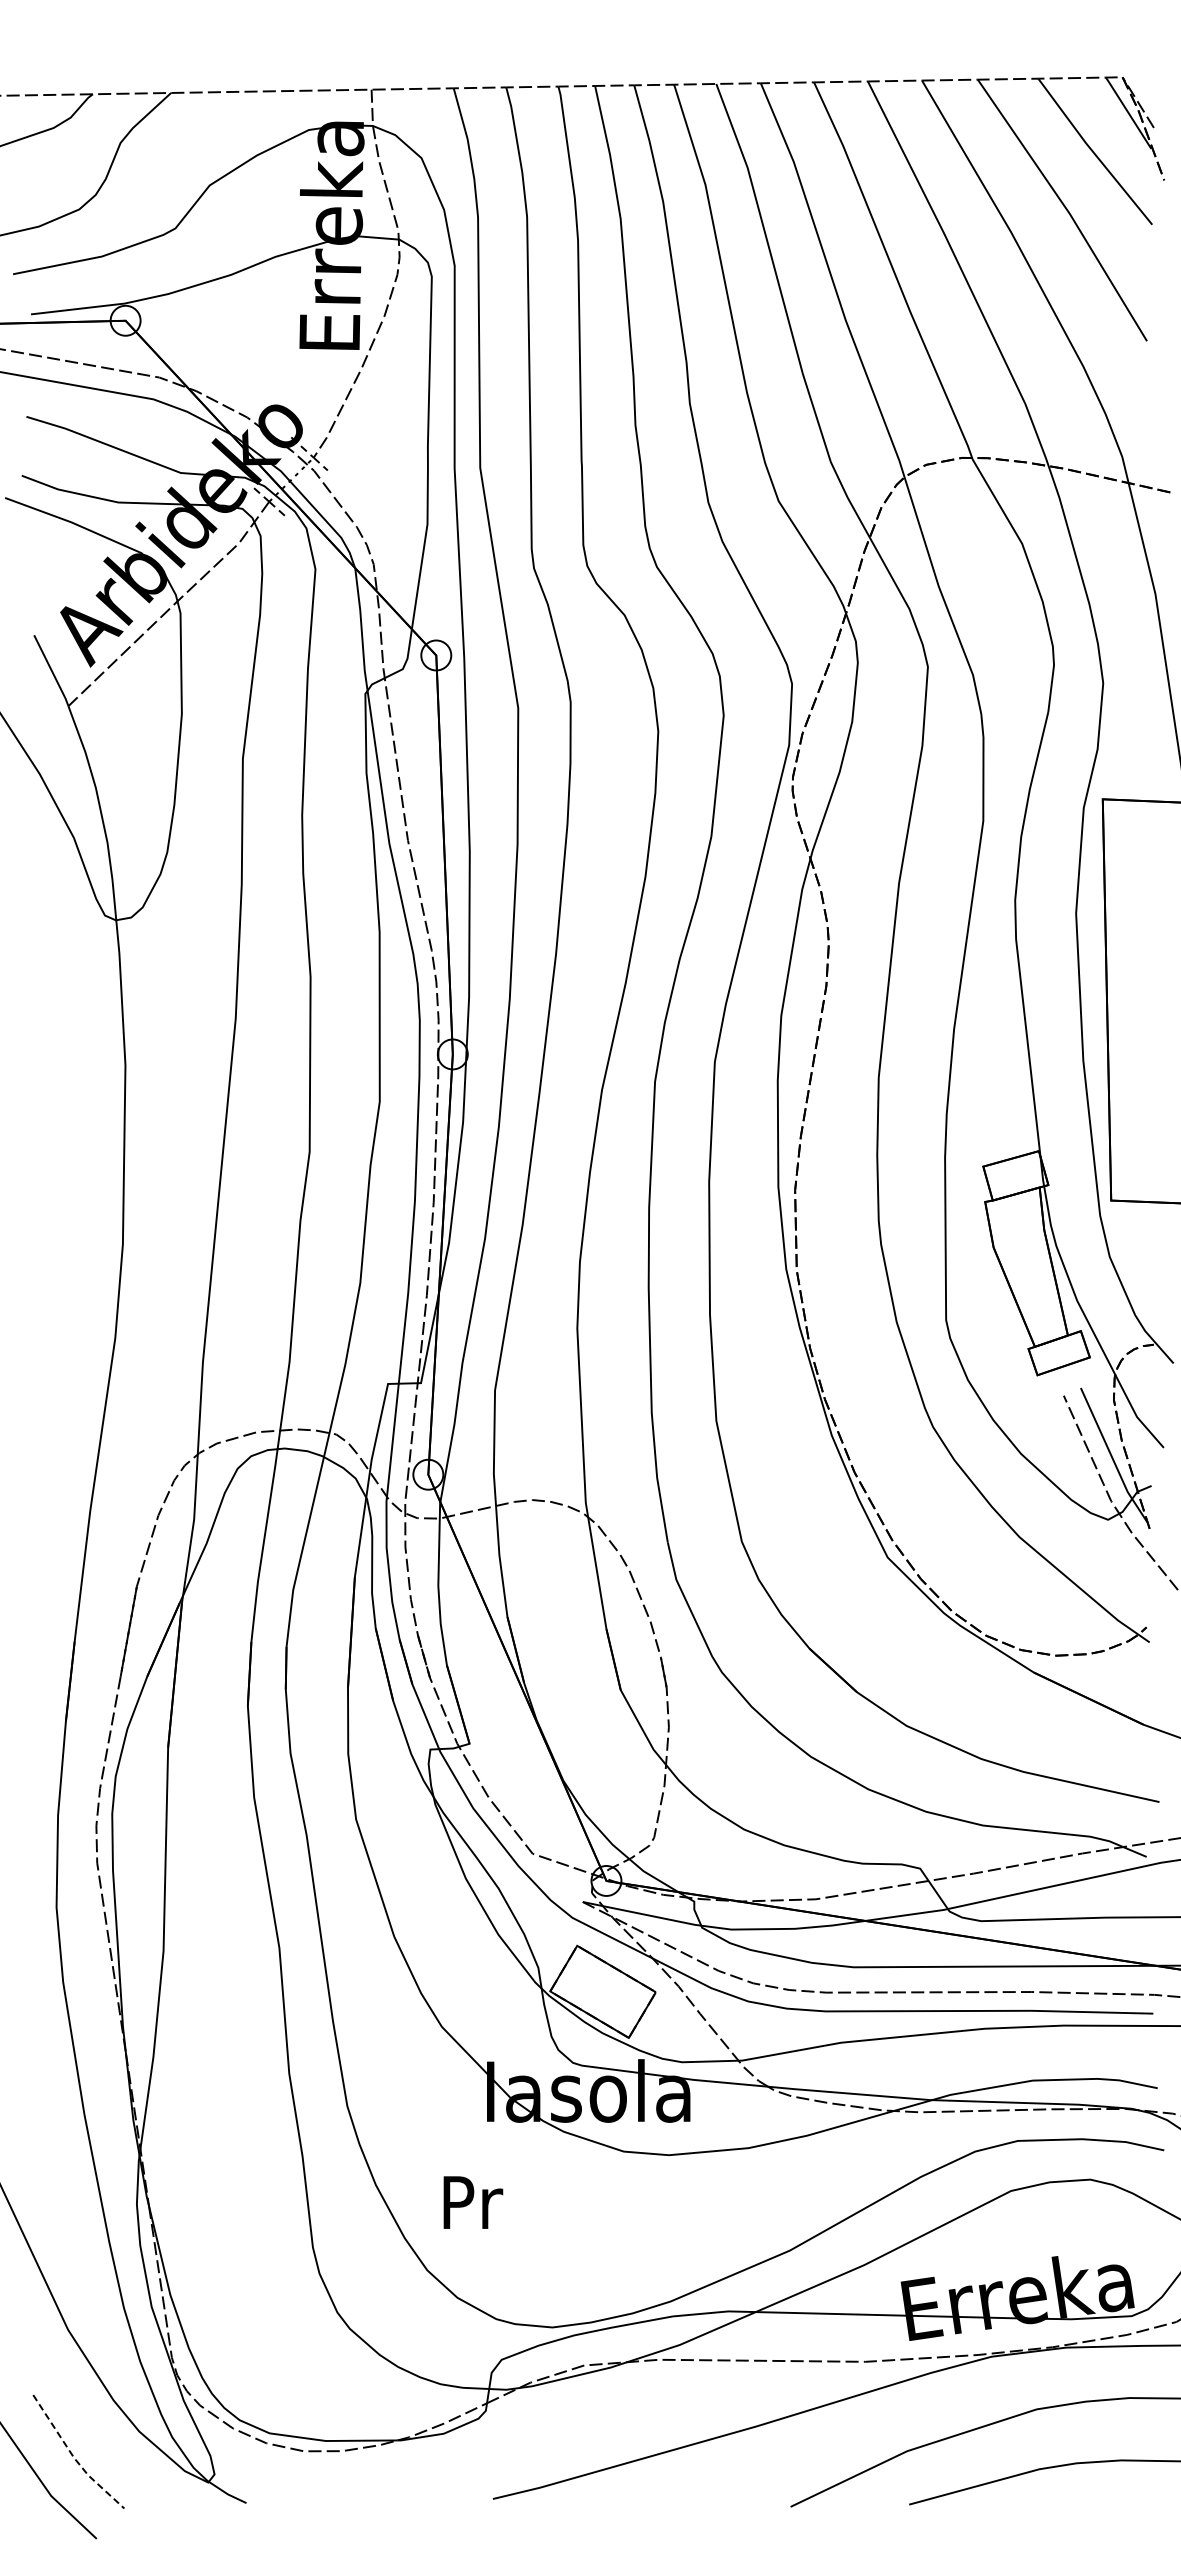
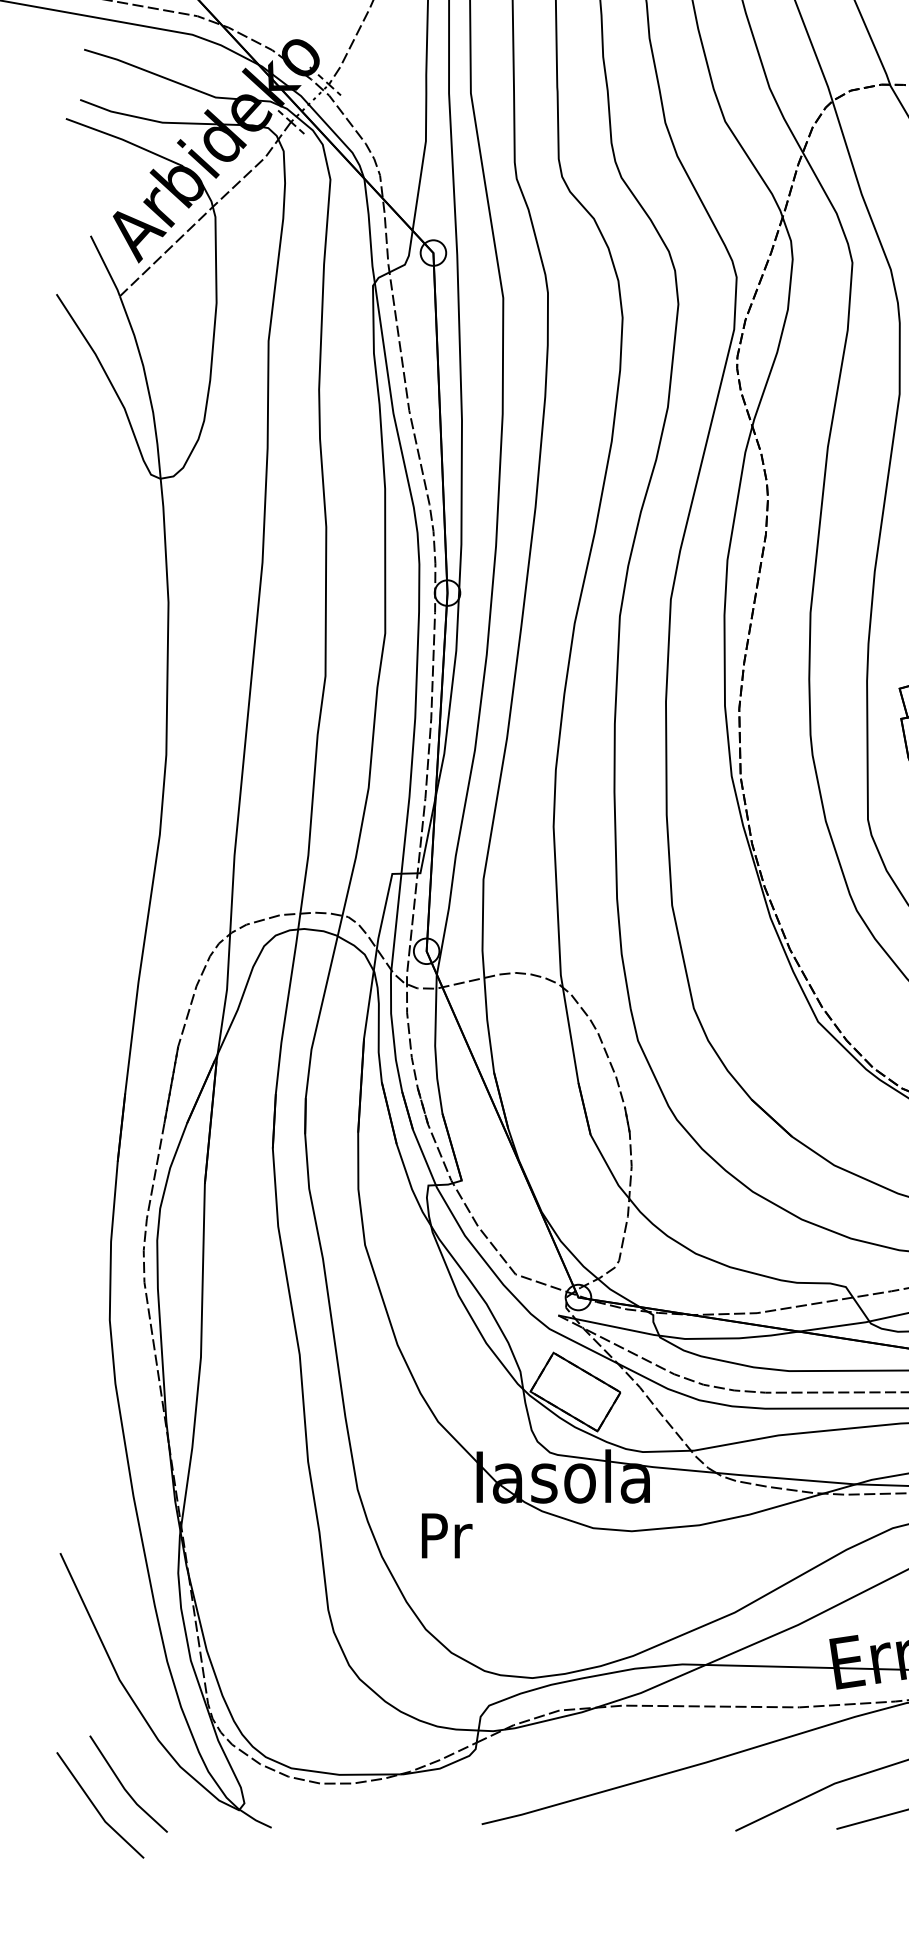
text: (473, 2202) -> (447, 1535), moved
line: (74, 2457) -> (125, 1788), dashed -> solid

